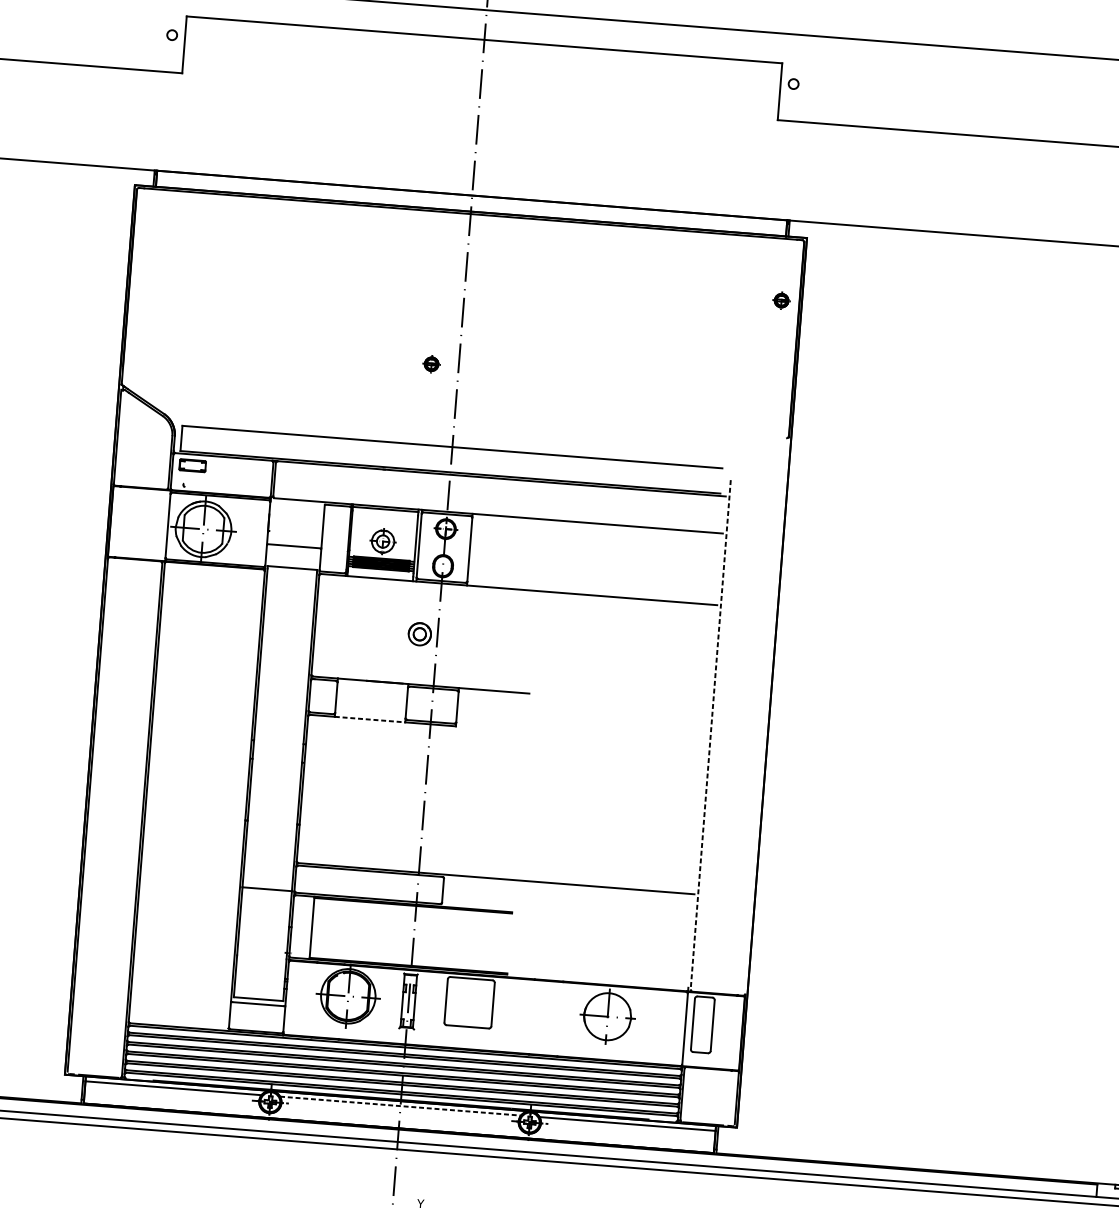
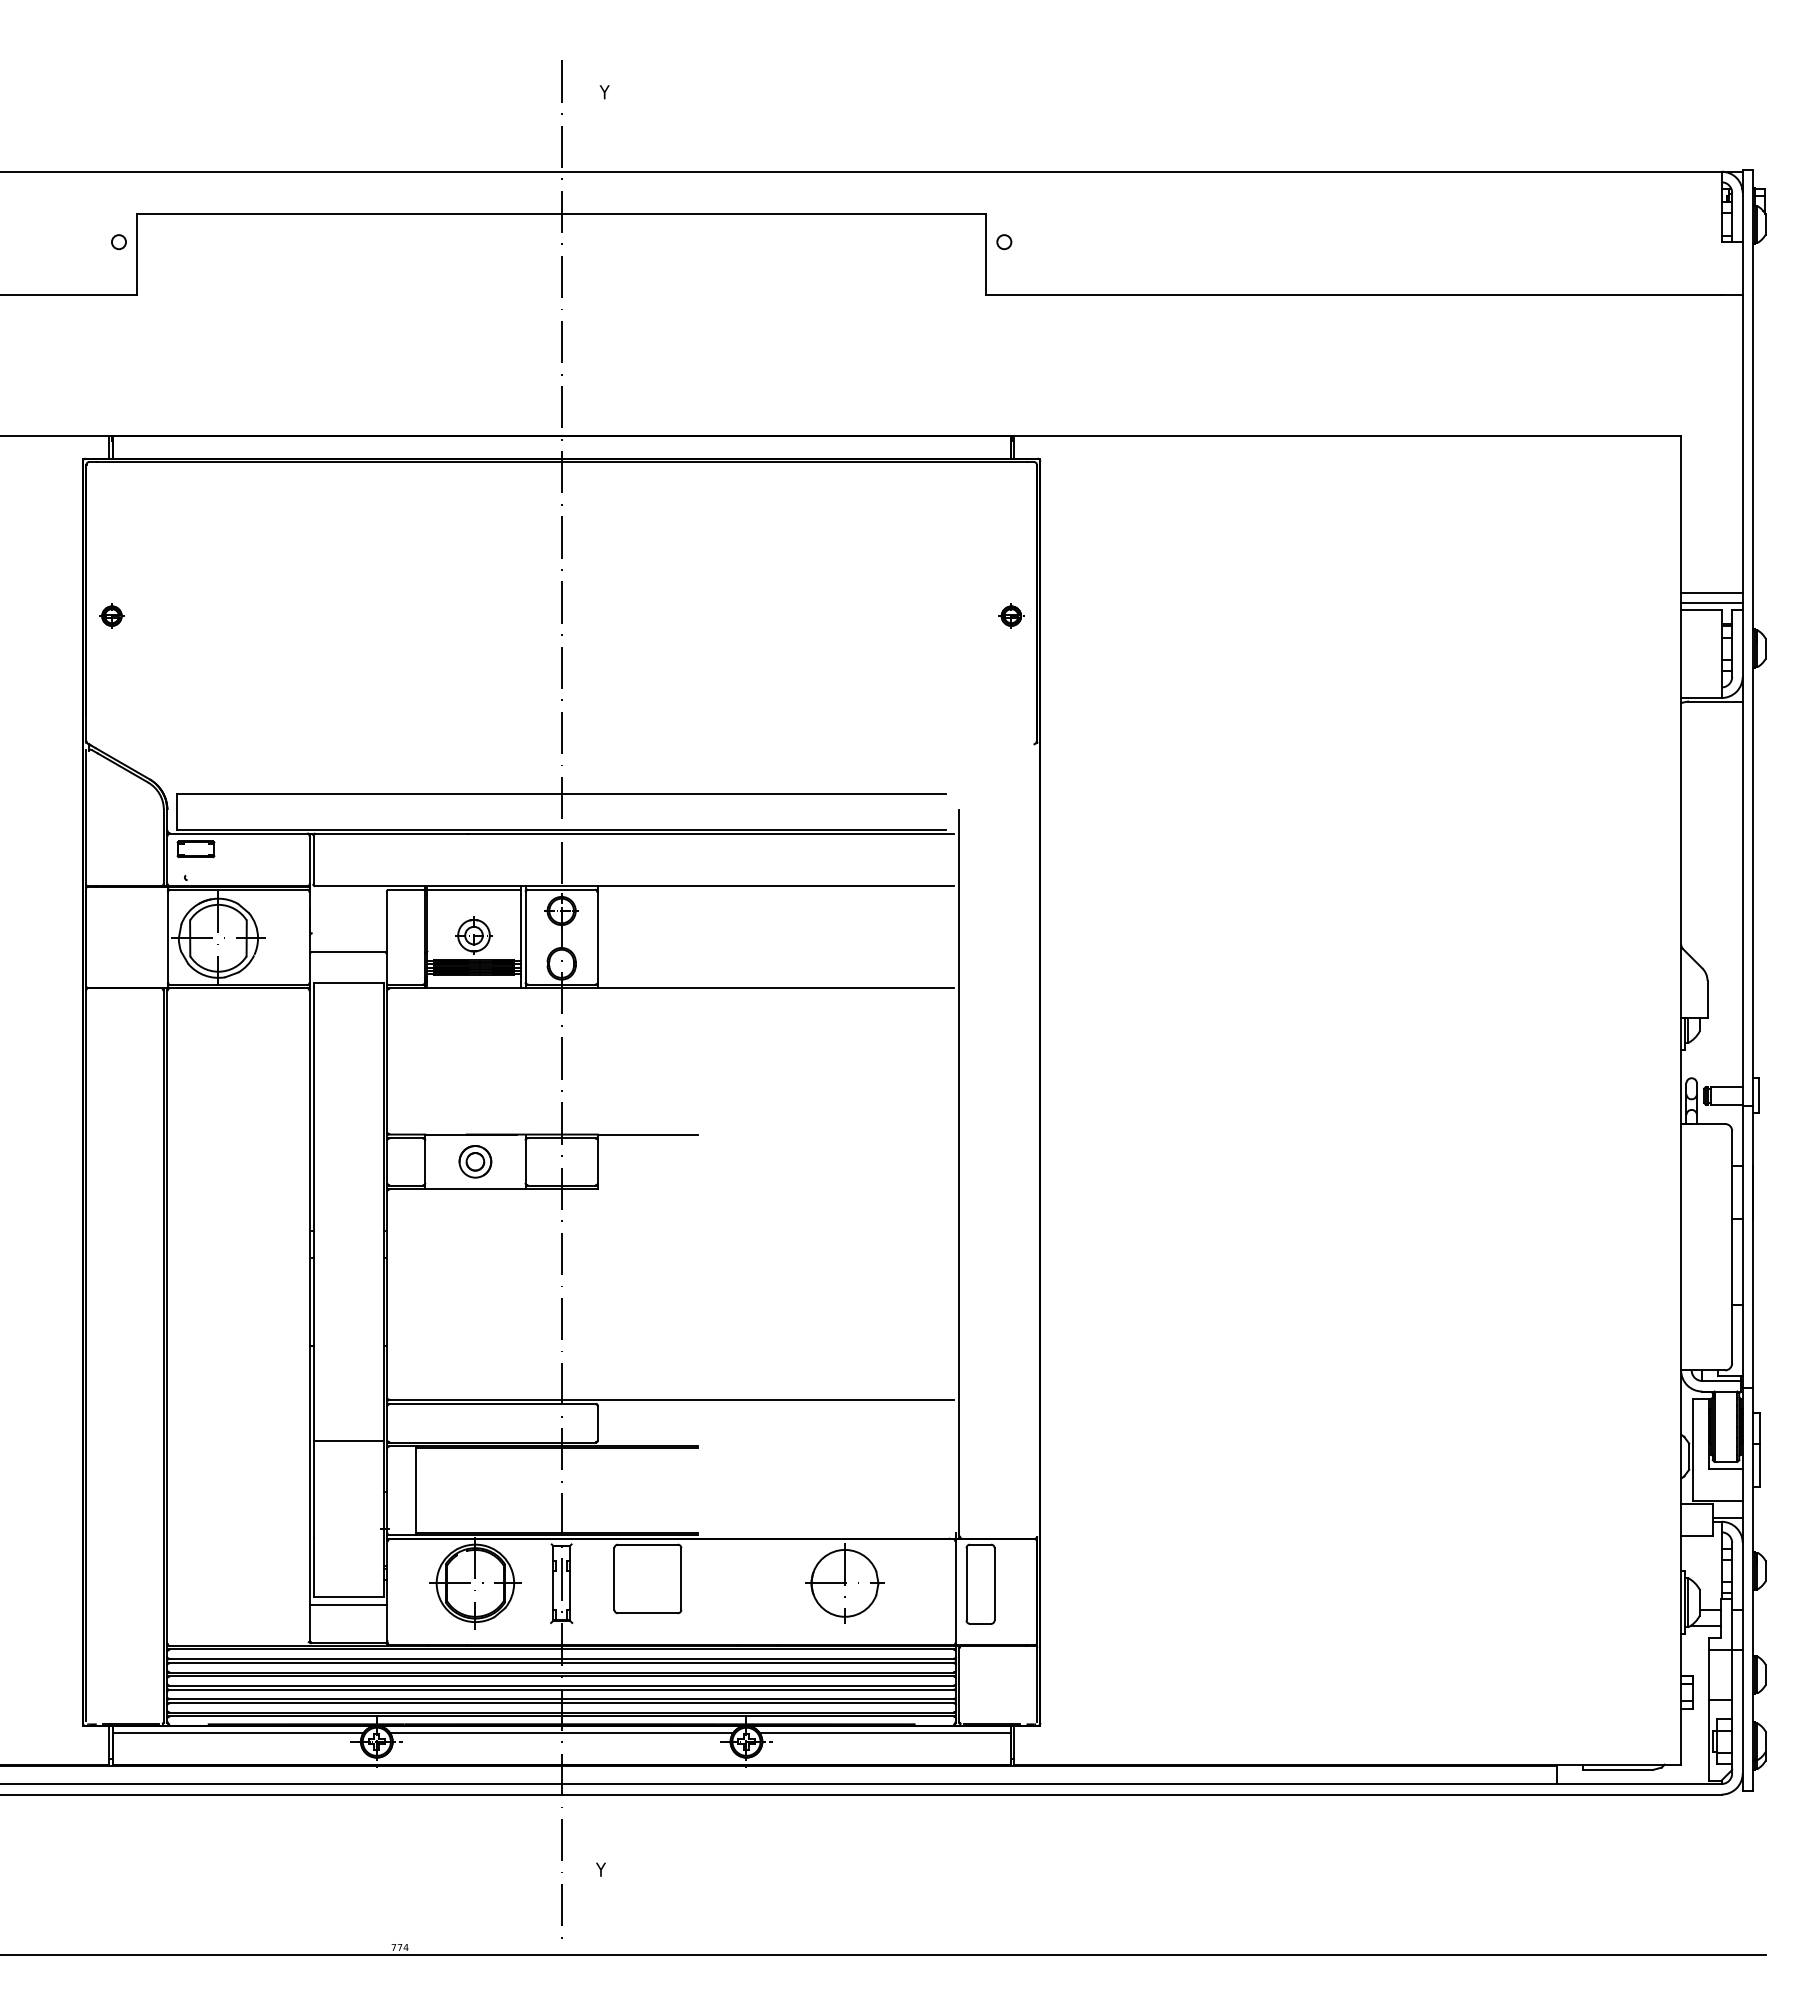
part: (781, 300) -> (1011, 615), moved
part: (431, 363) -> (111, 615), moved
part: (419, 634) -> (475, 1161), moved
line: (370, 719) -> (475, 1189), dashed -> solid
line: (710, 735) -> (959, 1173), dashed -> solid
line: (400, 1106) -> (561, 1733), dashed -> solid

